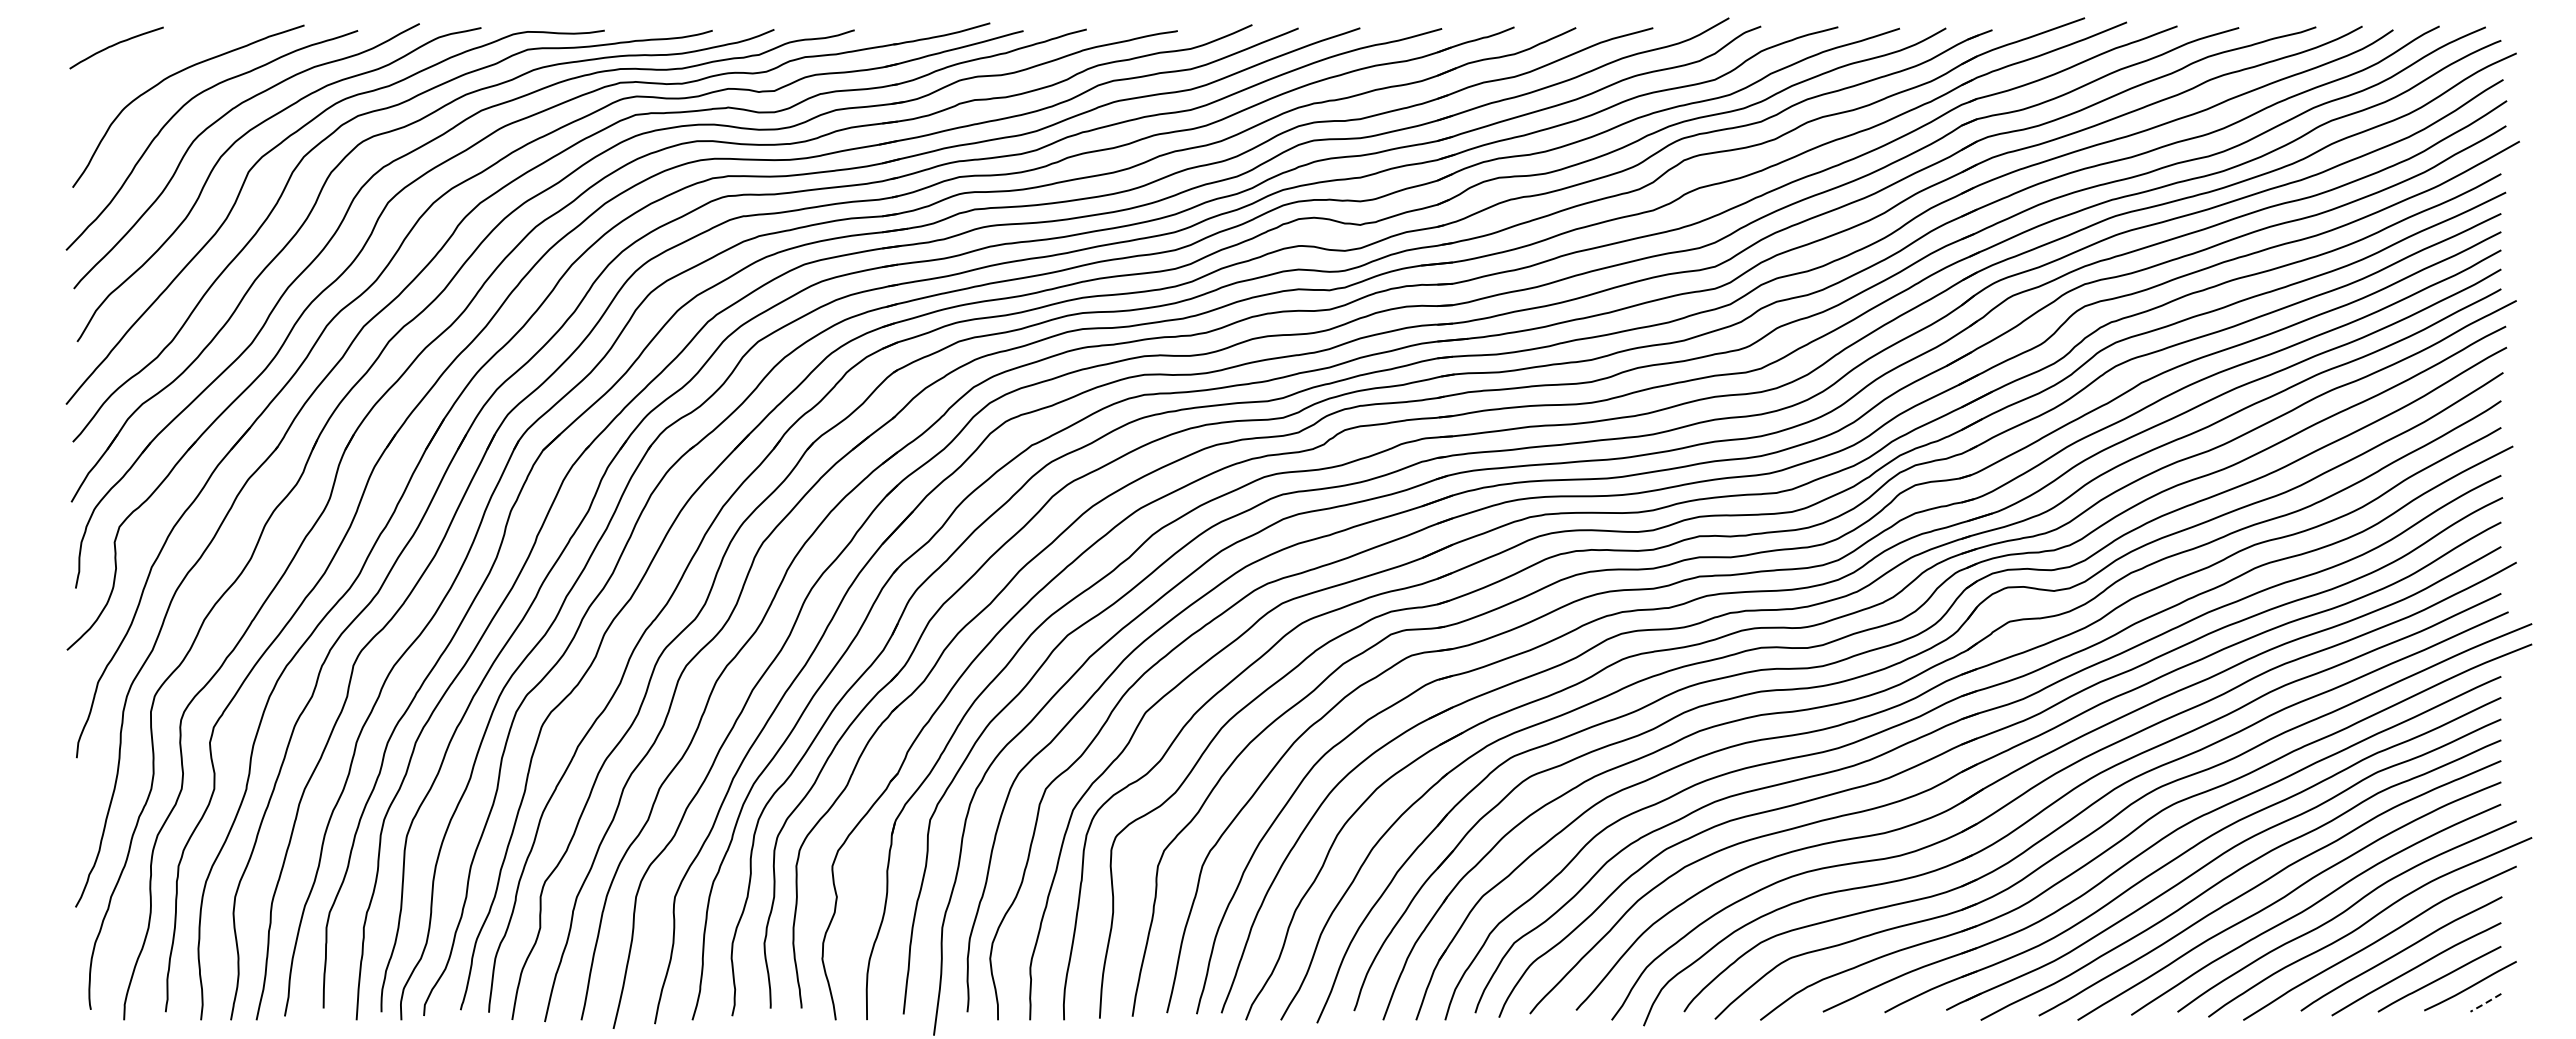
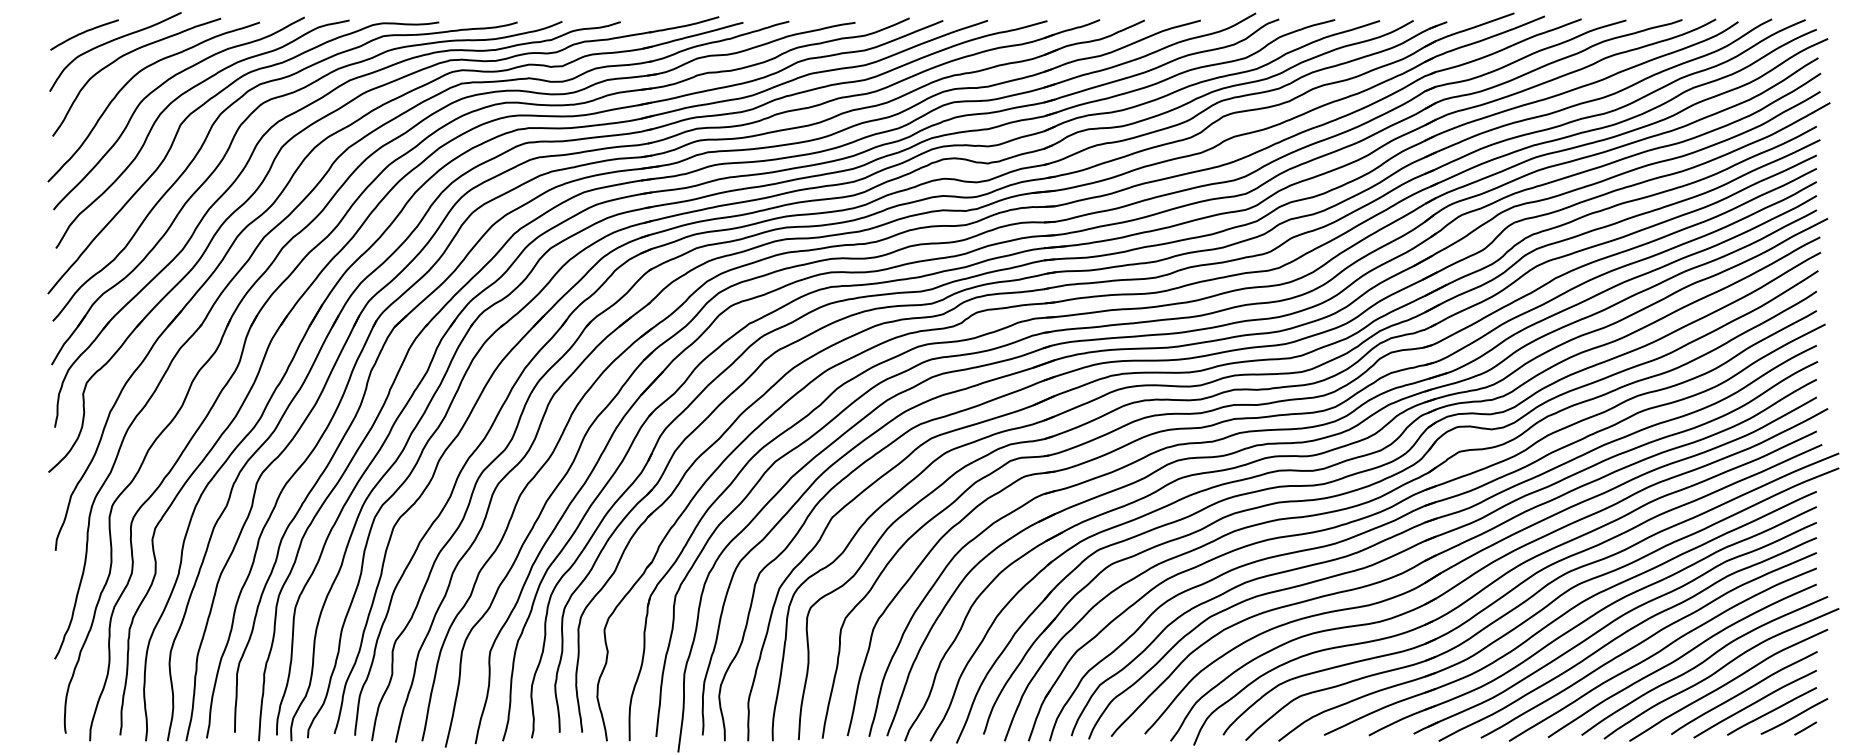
curve: (153, 57) -> (111, 41), added
line: (2485, 1003) -> (1805, 729), dashed -> solid

